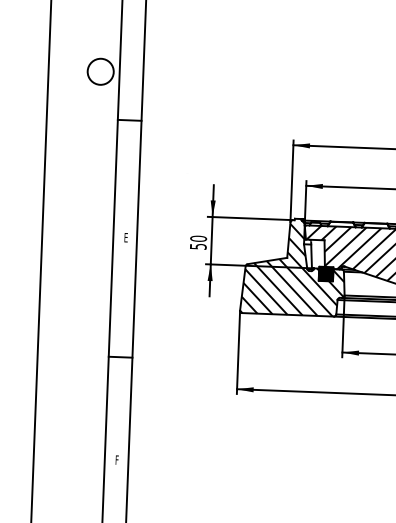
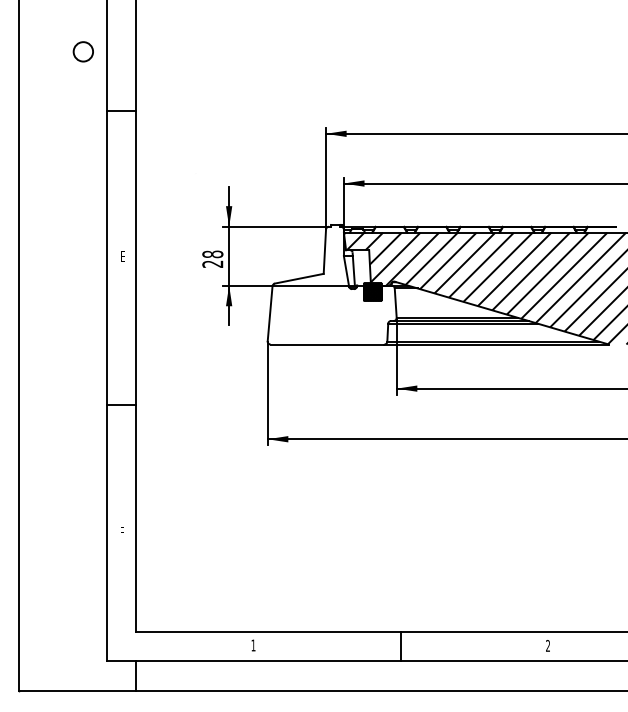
circle: (100, 71) -> (83, 51), size x0.6
text: (198, 242) -> (212, 258), 50 -> 28
hatch: (293, 266) -> (331, 284), removed

